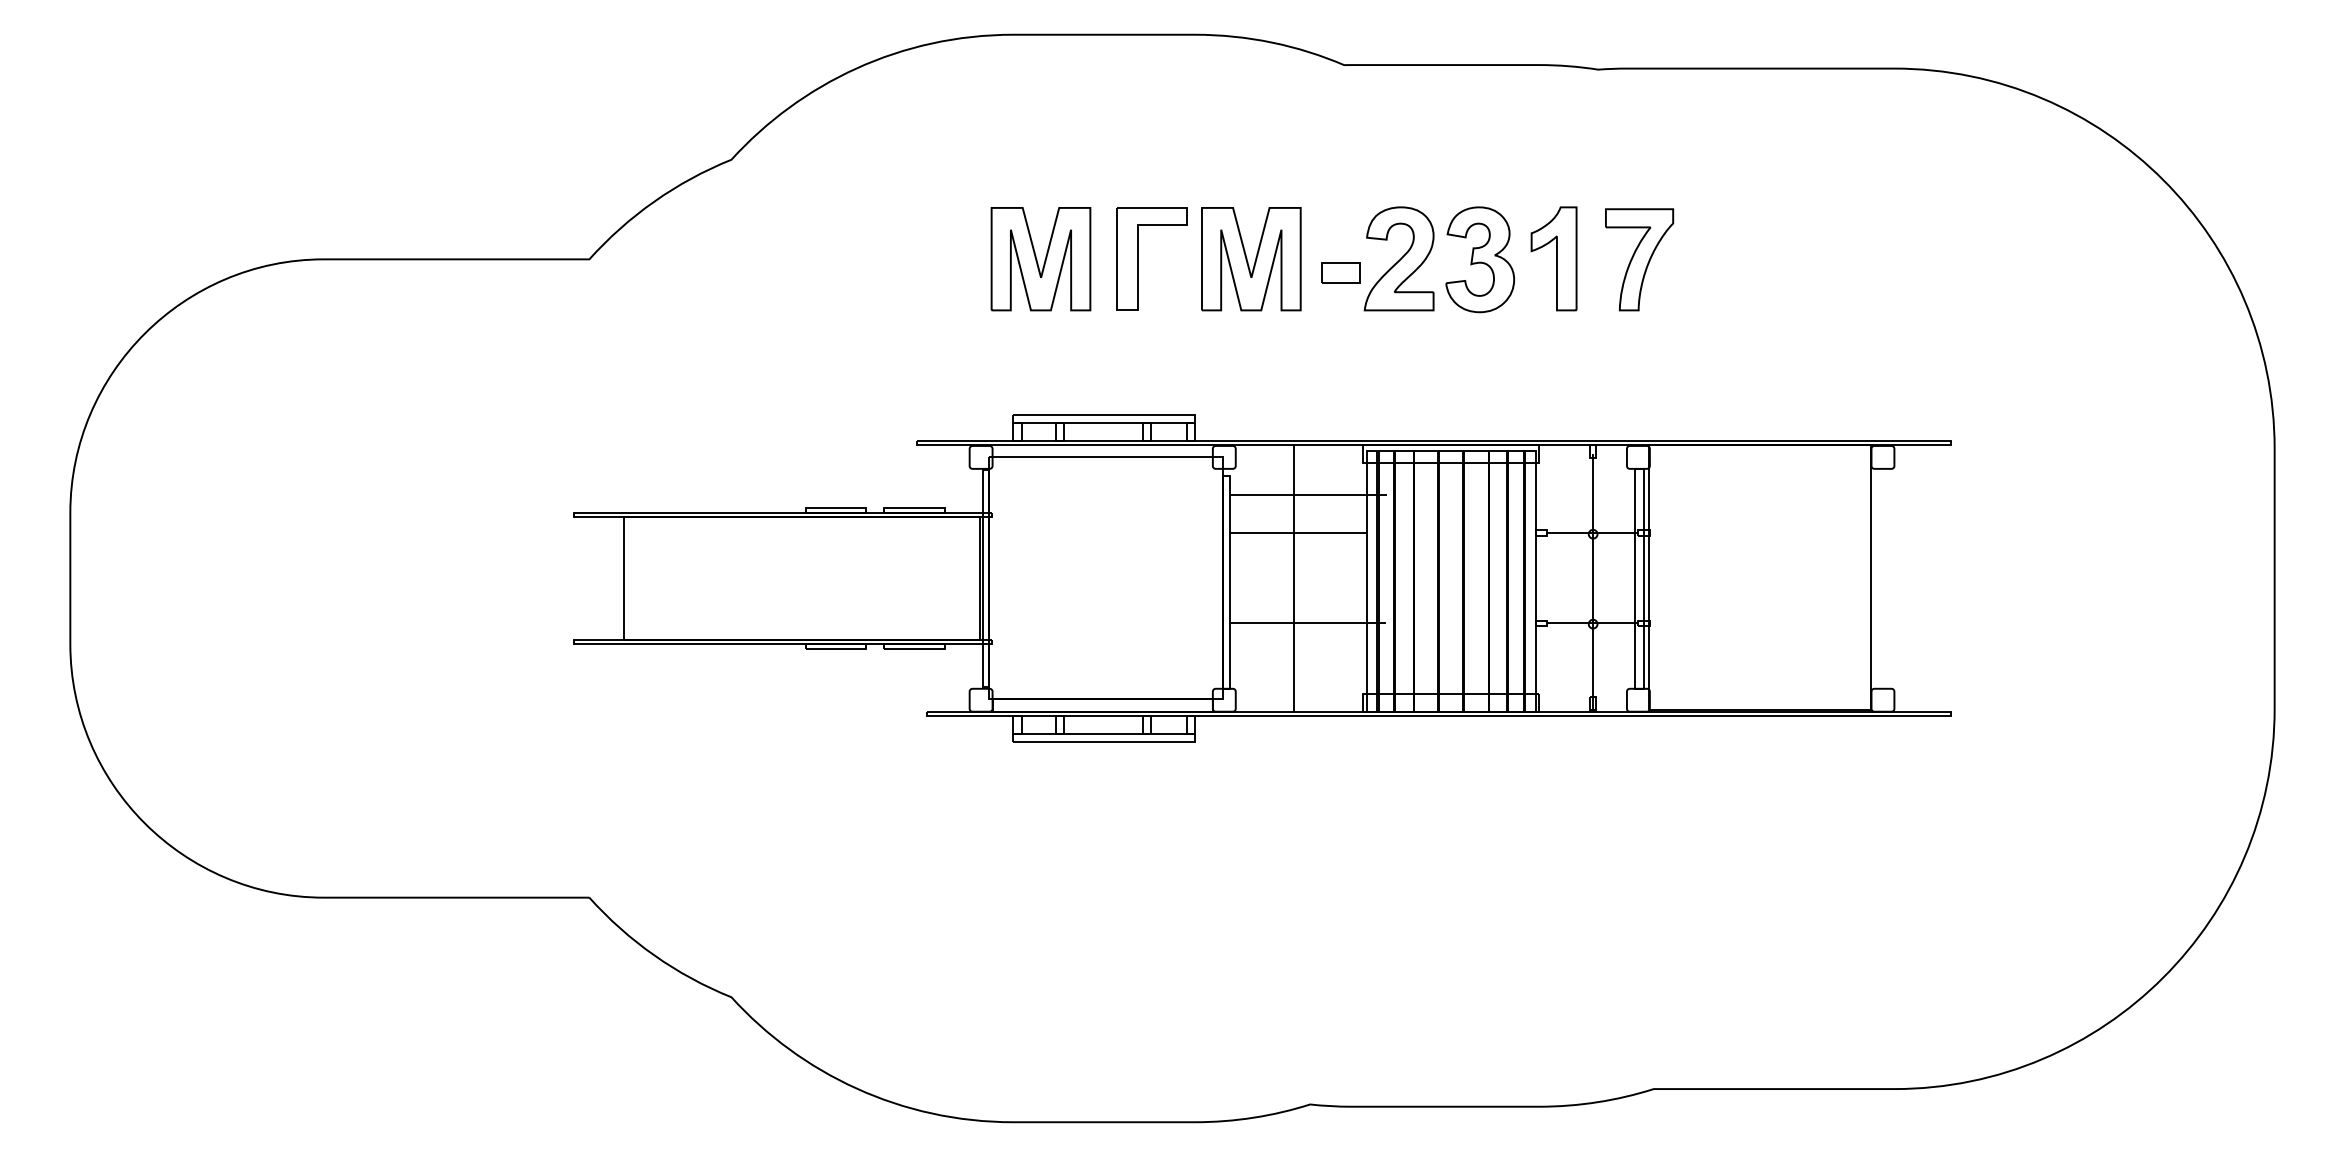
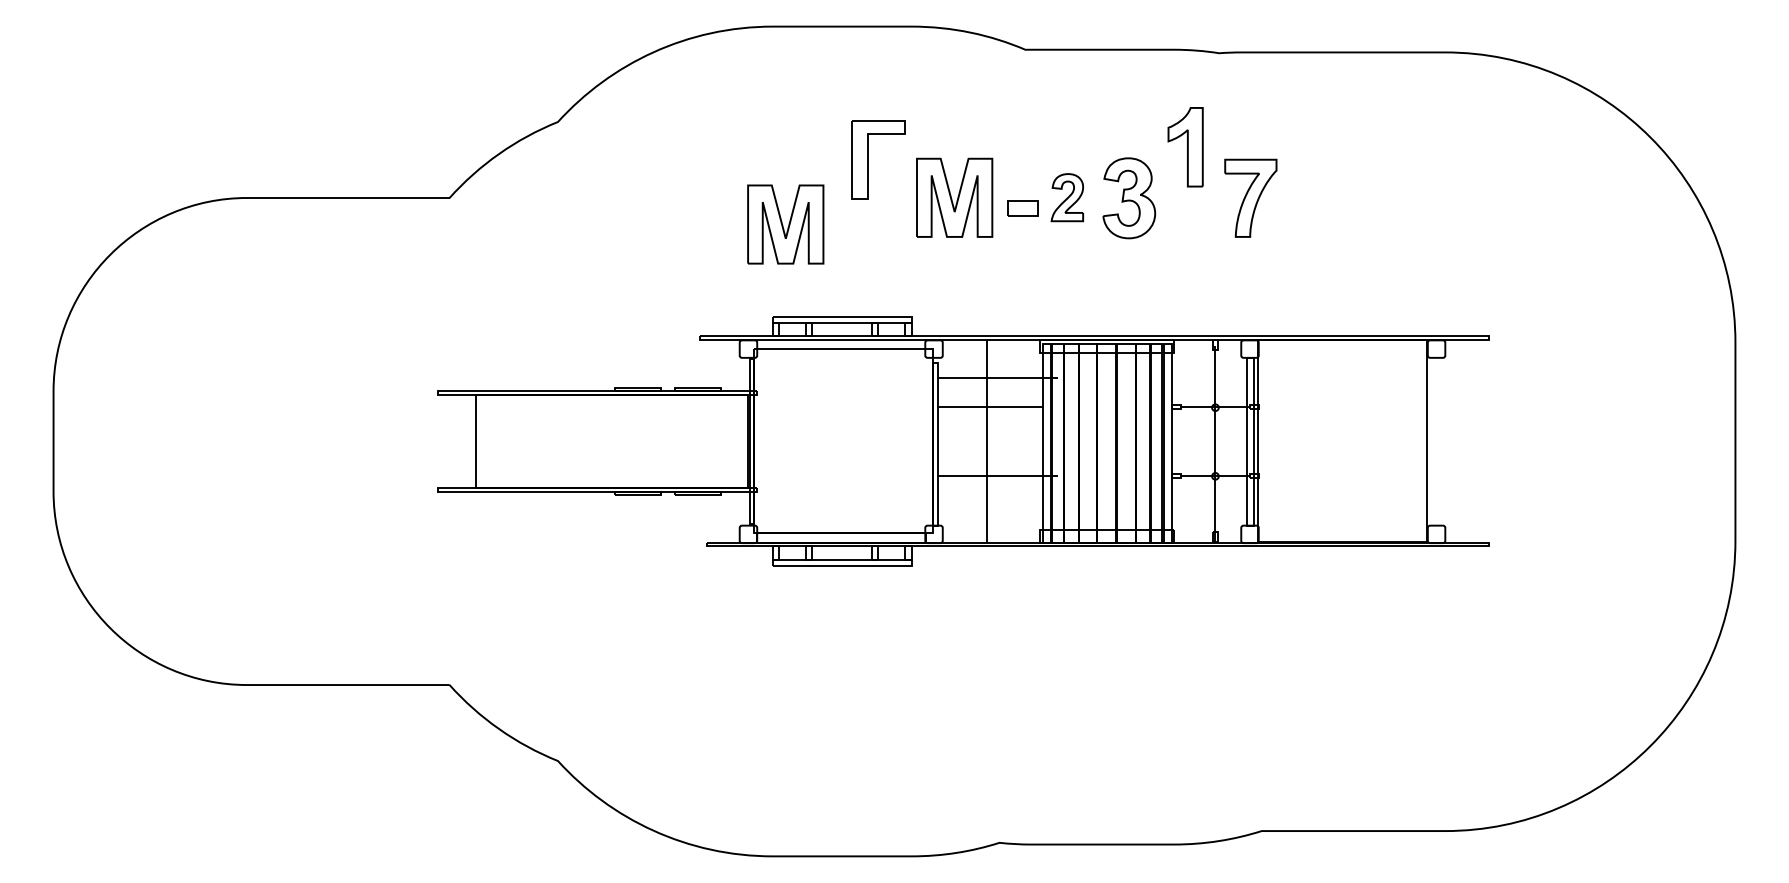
part: (1138, 258) -> (868, 159), moved
part: (1398, 258) -> (1066, 197), size x0.6
part: (1553, 258) -> (1185, 146), moved
part: (1040, 259) -> (785, 224), moved

